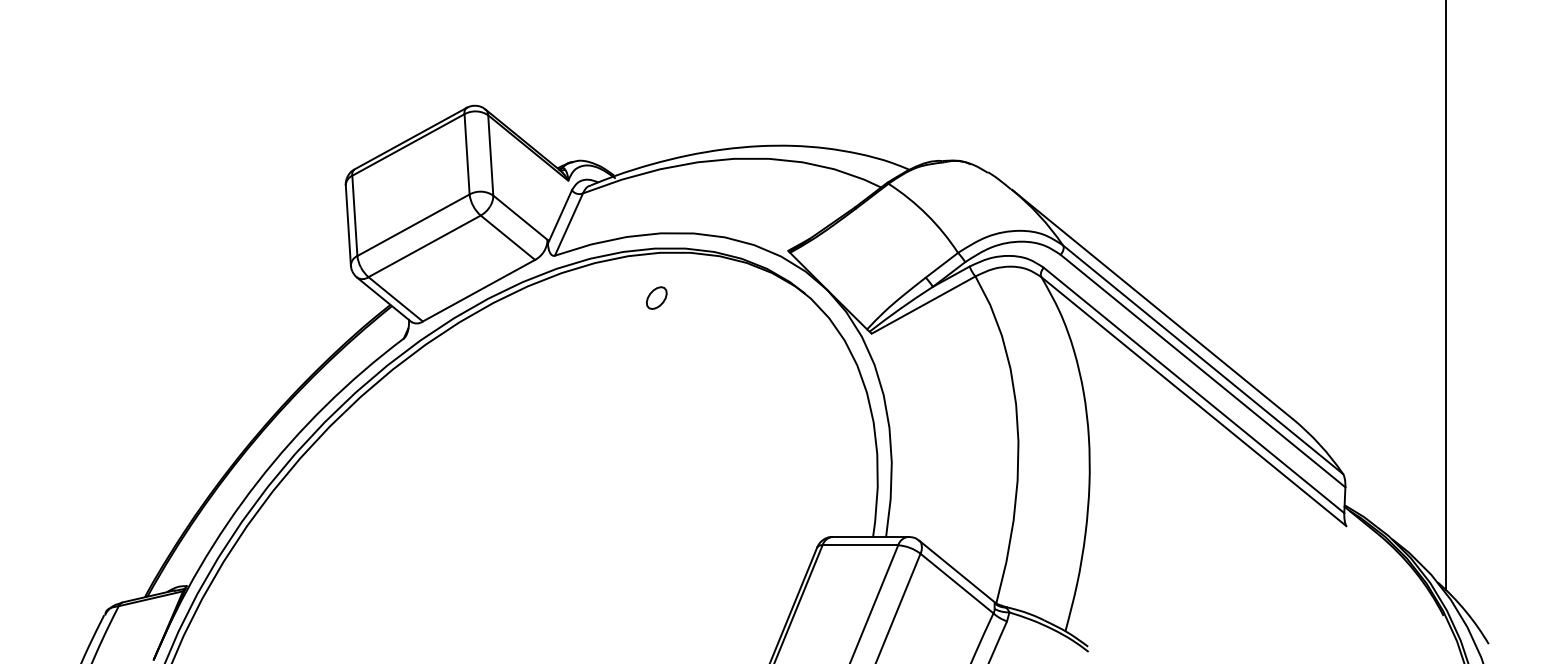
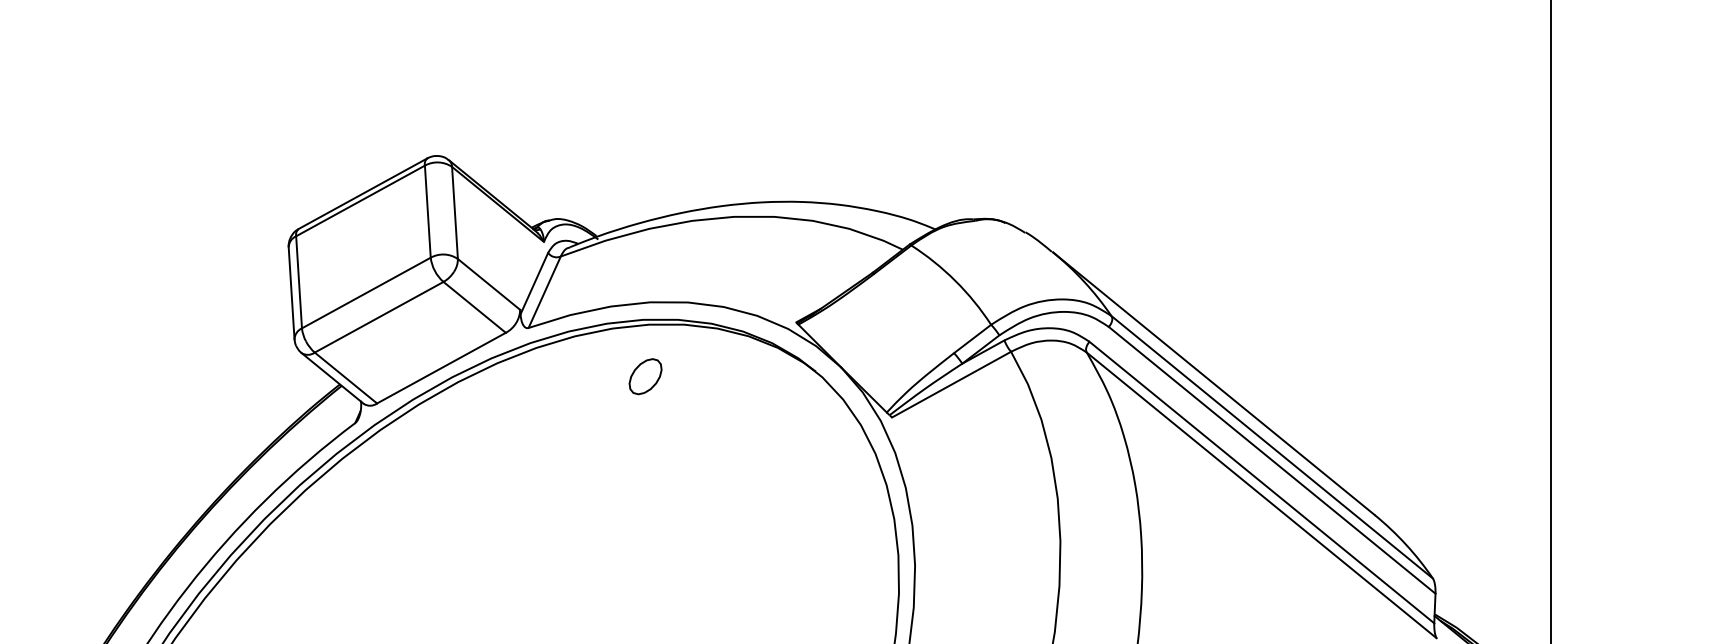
part: (656, 297) -> (645, 375), size x1.4

